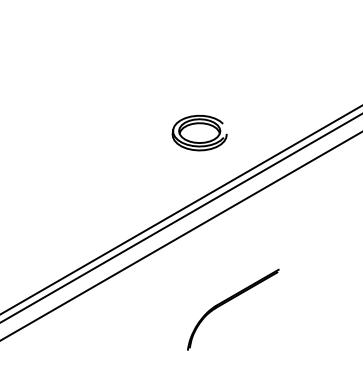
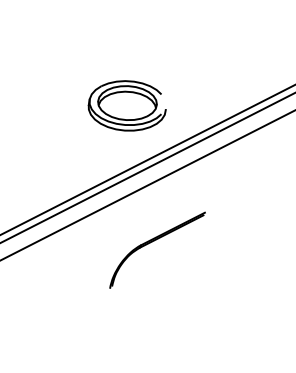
part: (199, 132) -> (127, 105), size x1.43
part: (229, 301) -> (154, 241), moved

